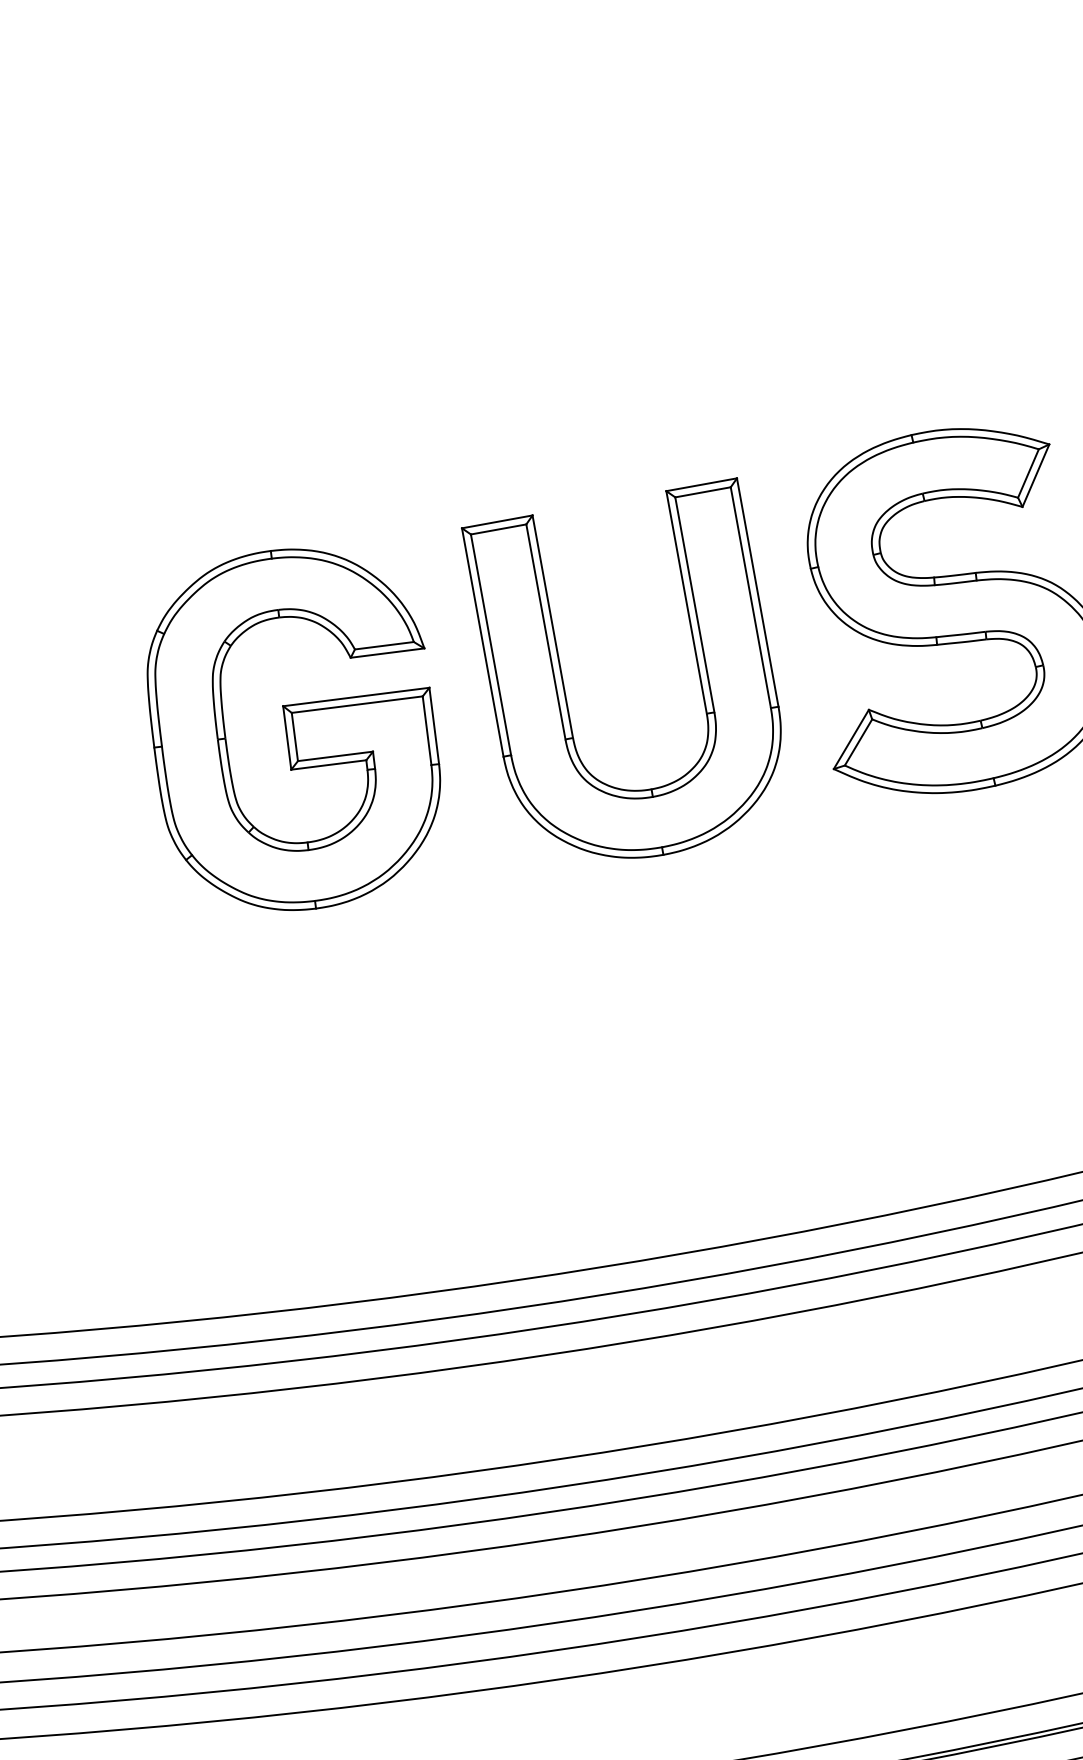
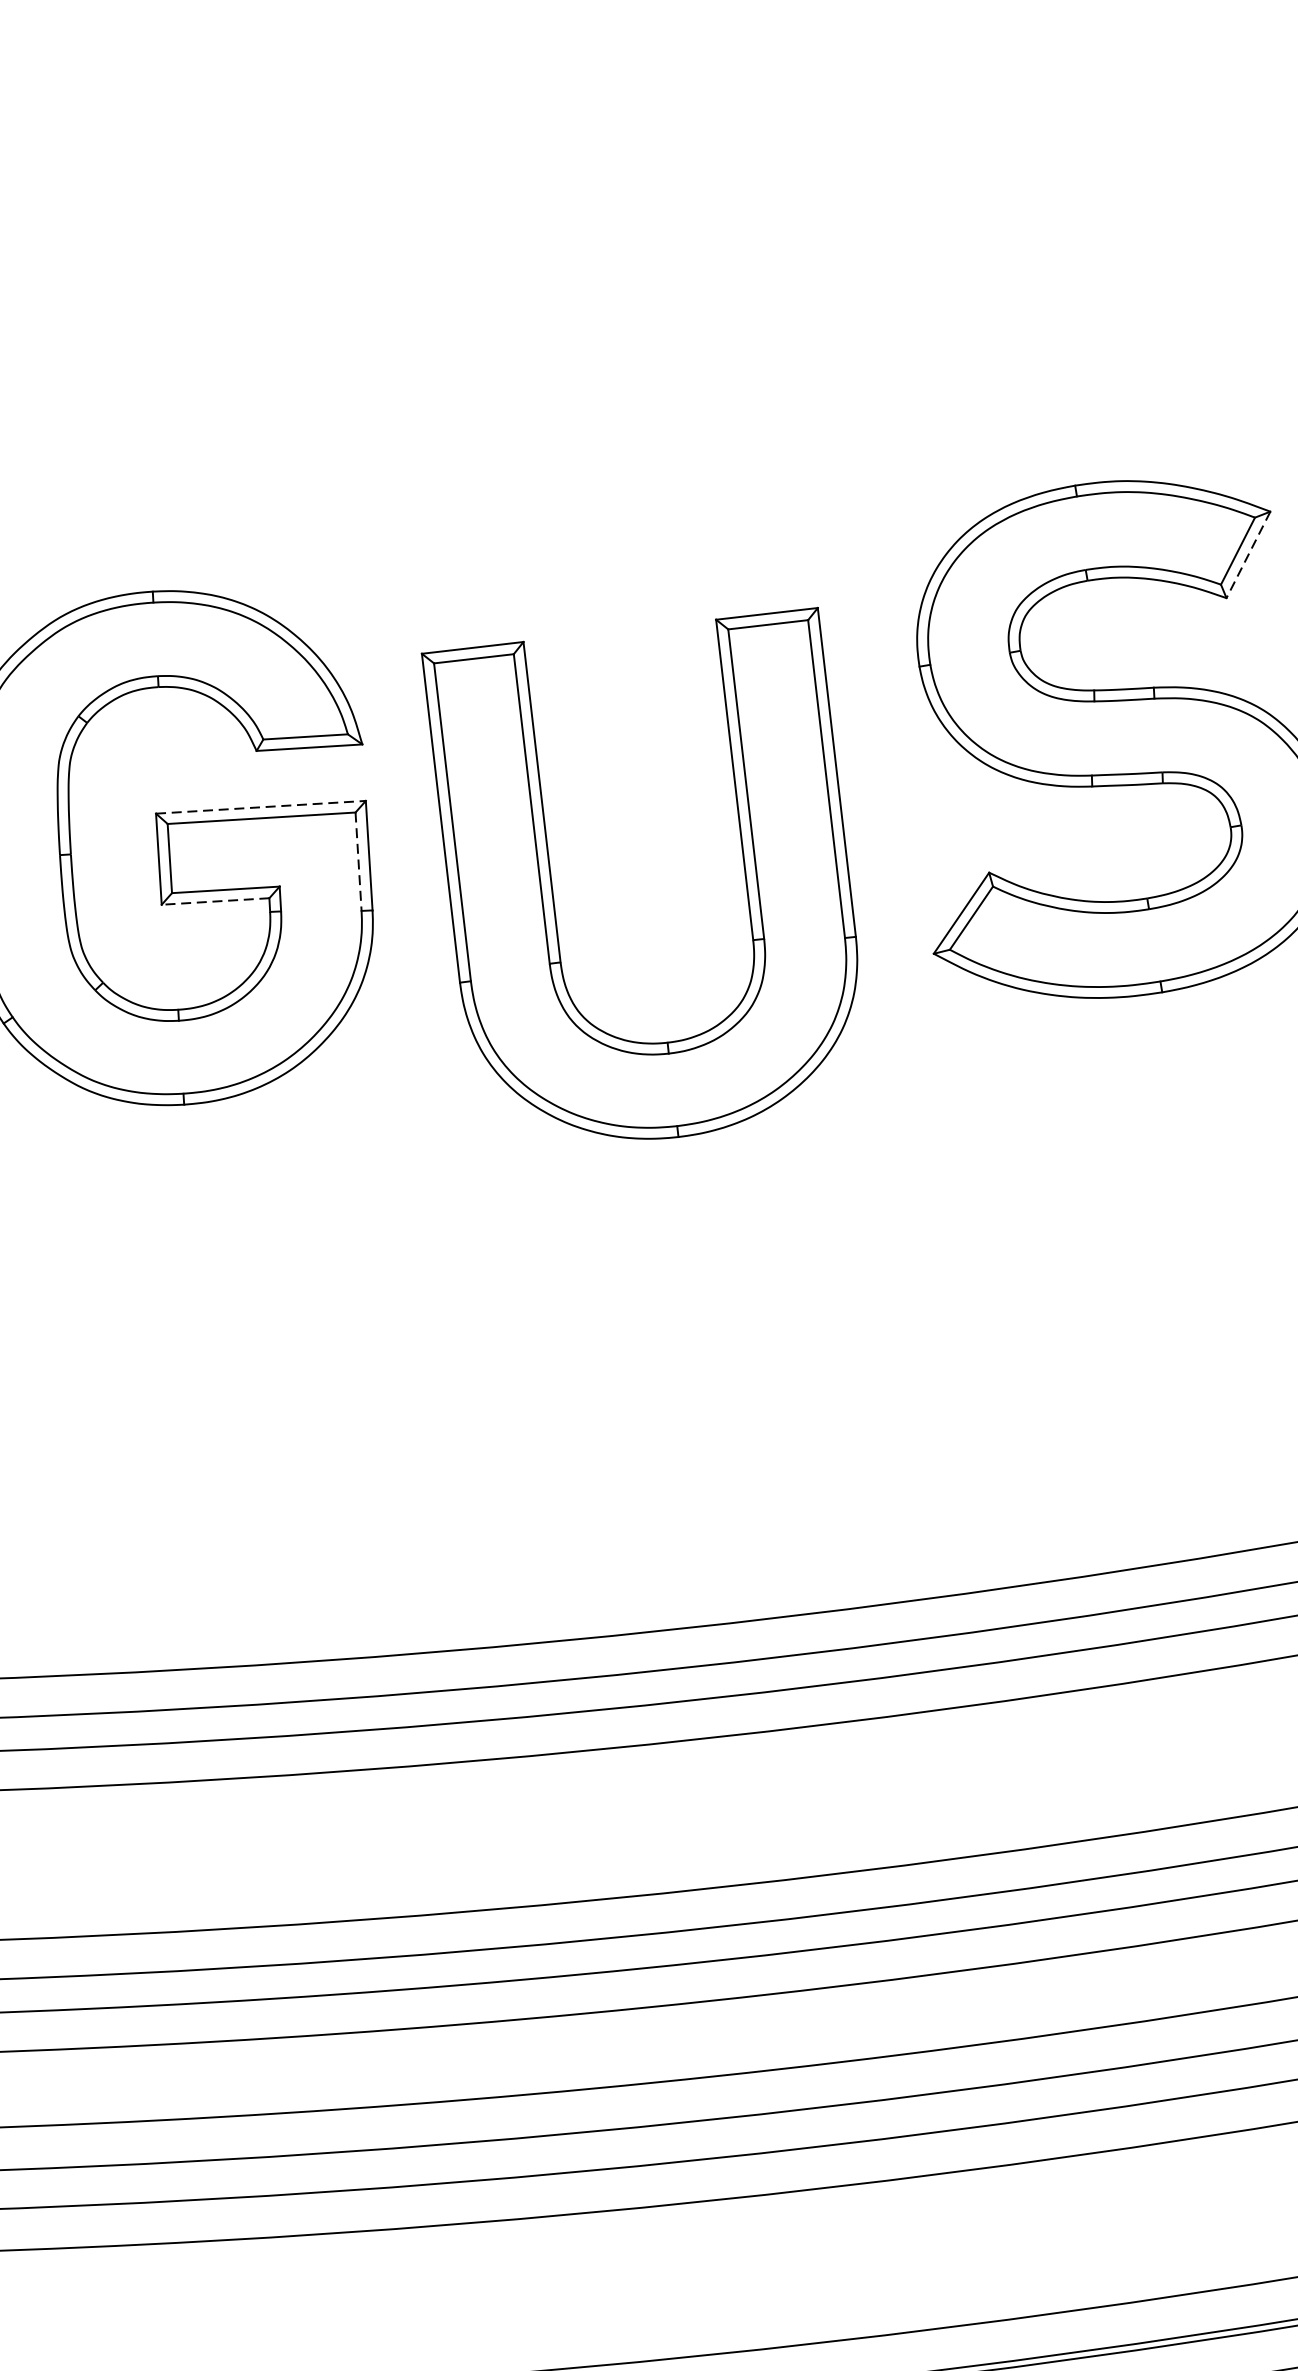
line: (1035, 476) -> (1247, 556), solid -> dashed
part: (563, 678) -> (552, 876), moved
line: (356, 697) -> (261, 808), solid -> dashed
line: (427, 730) -> (359, 861), solid -> dashed
line: (328, 764) -> (215, 900), solid -> dashed

